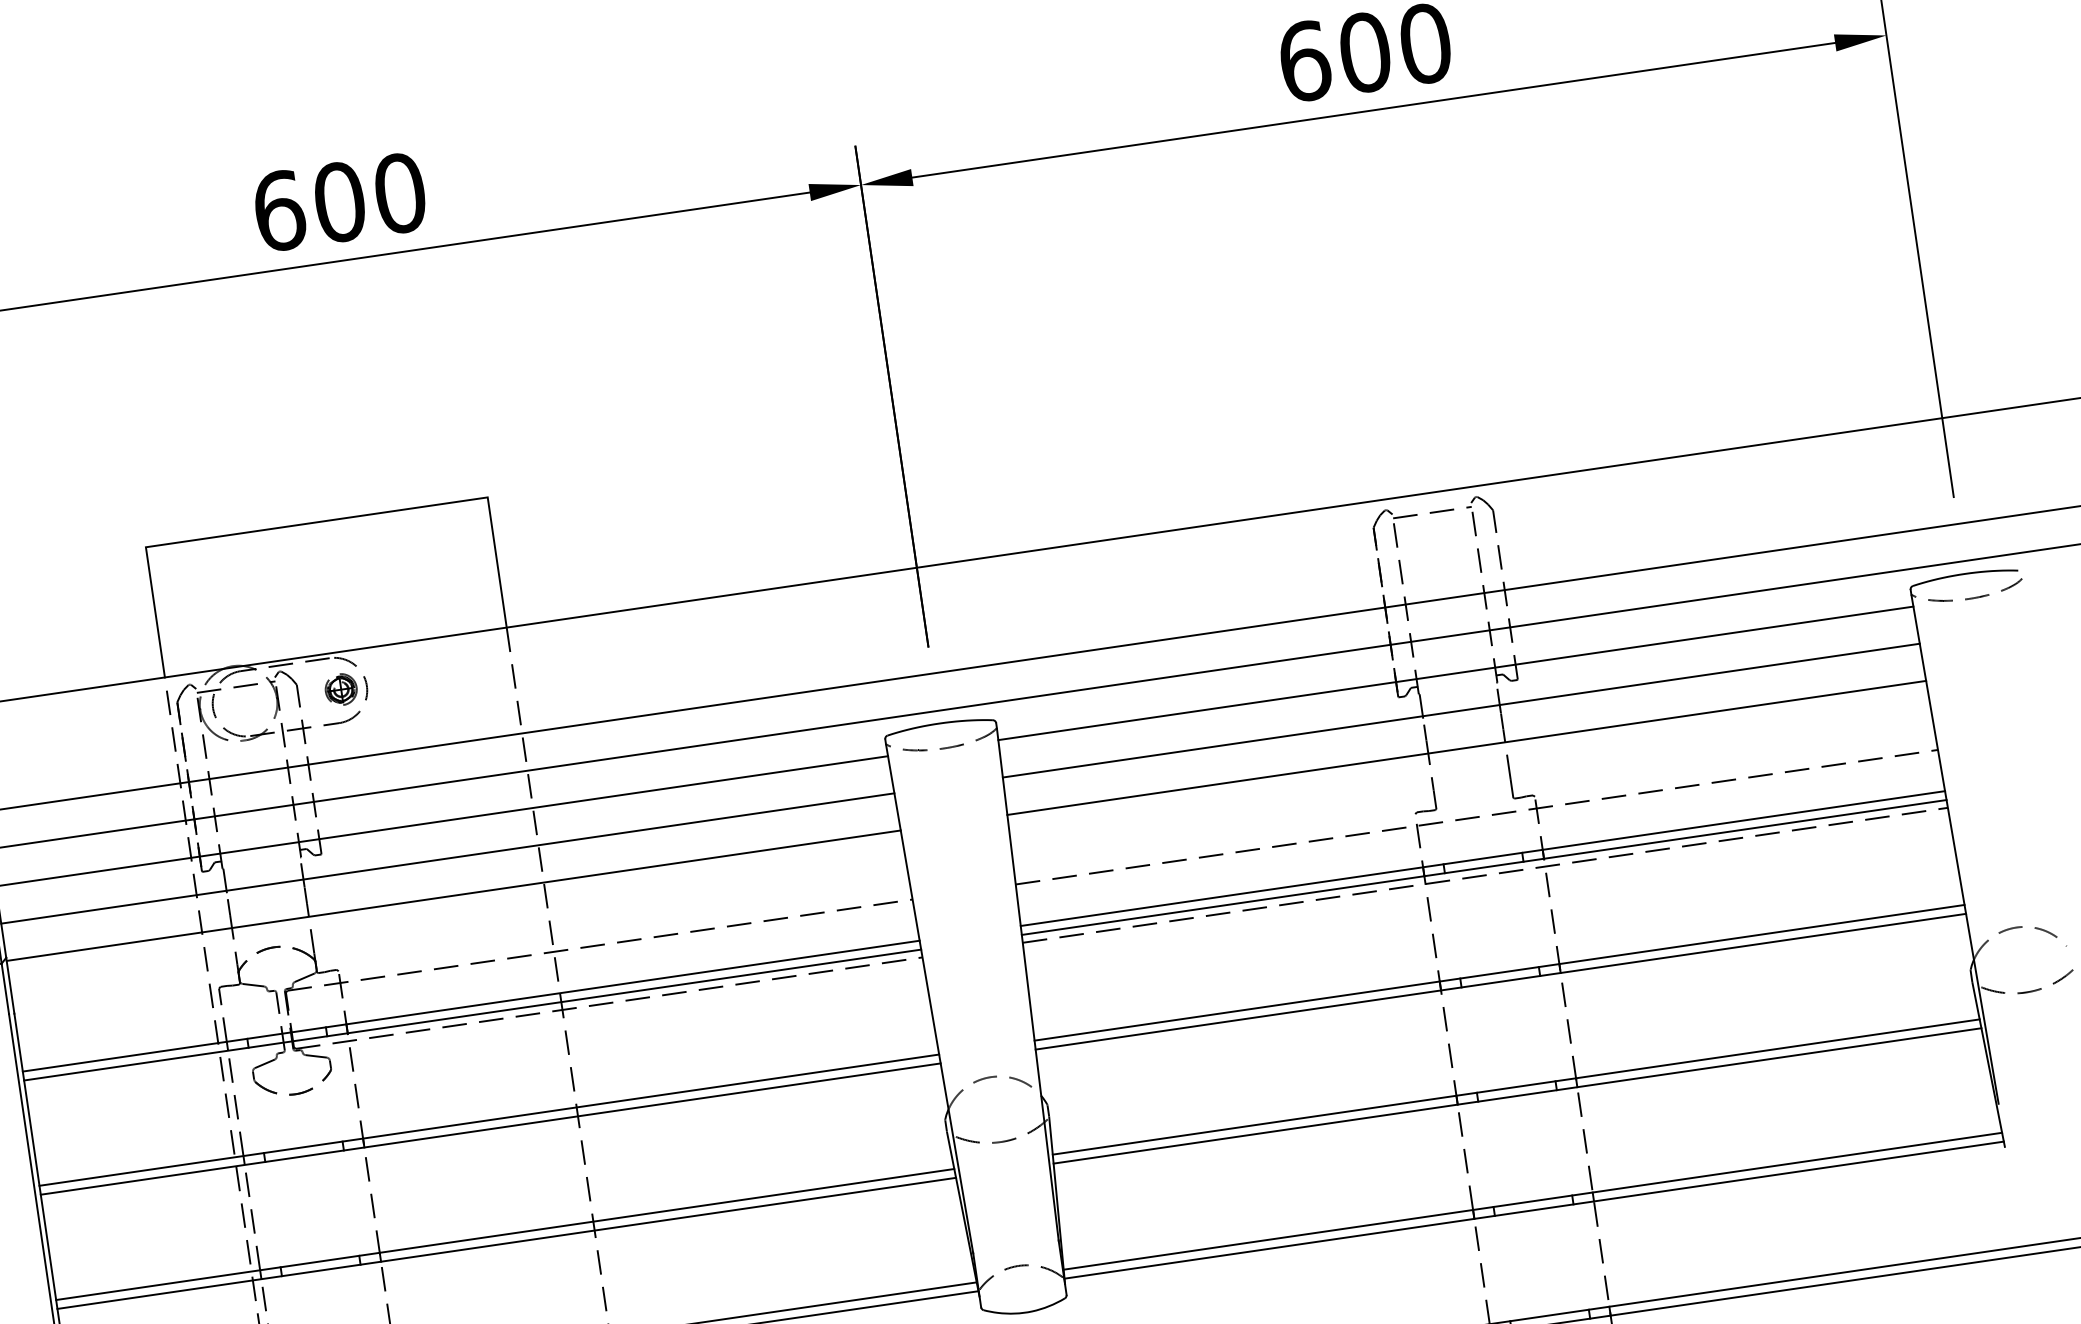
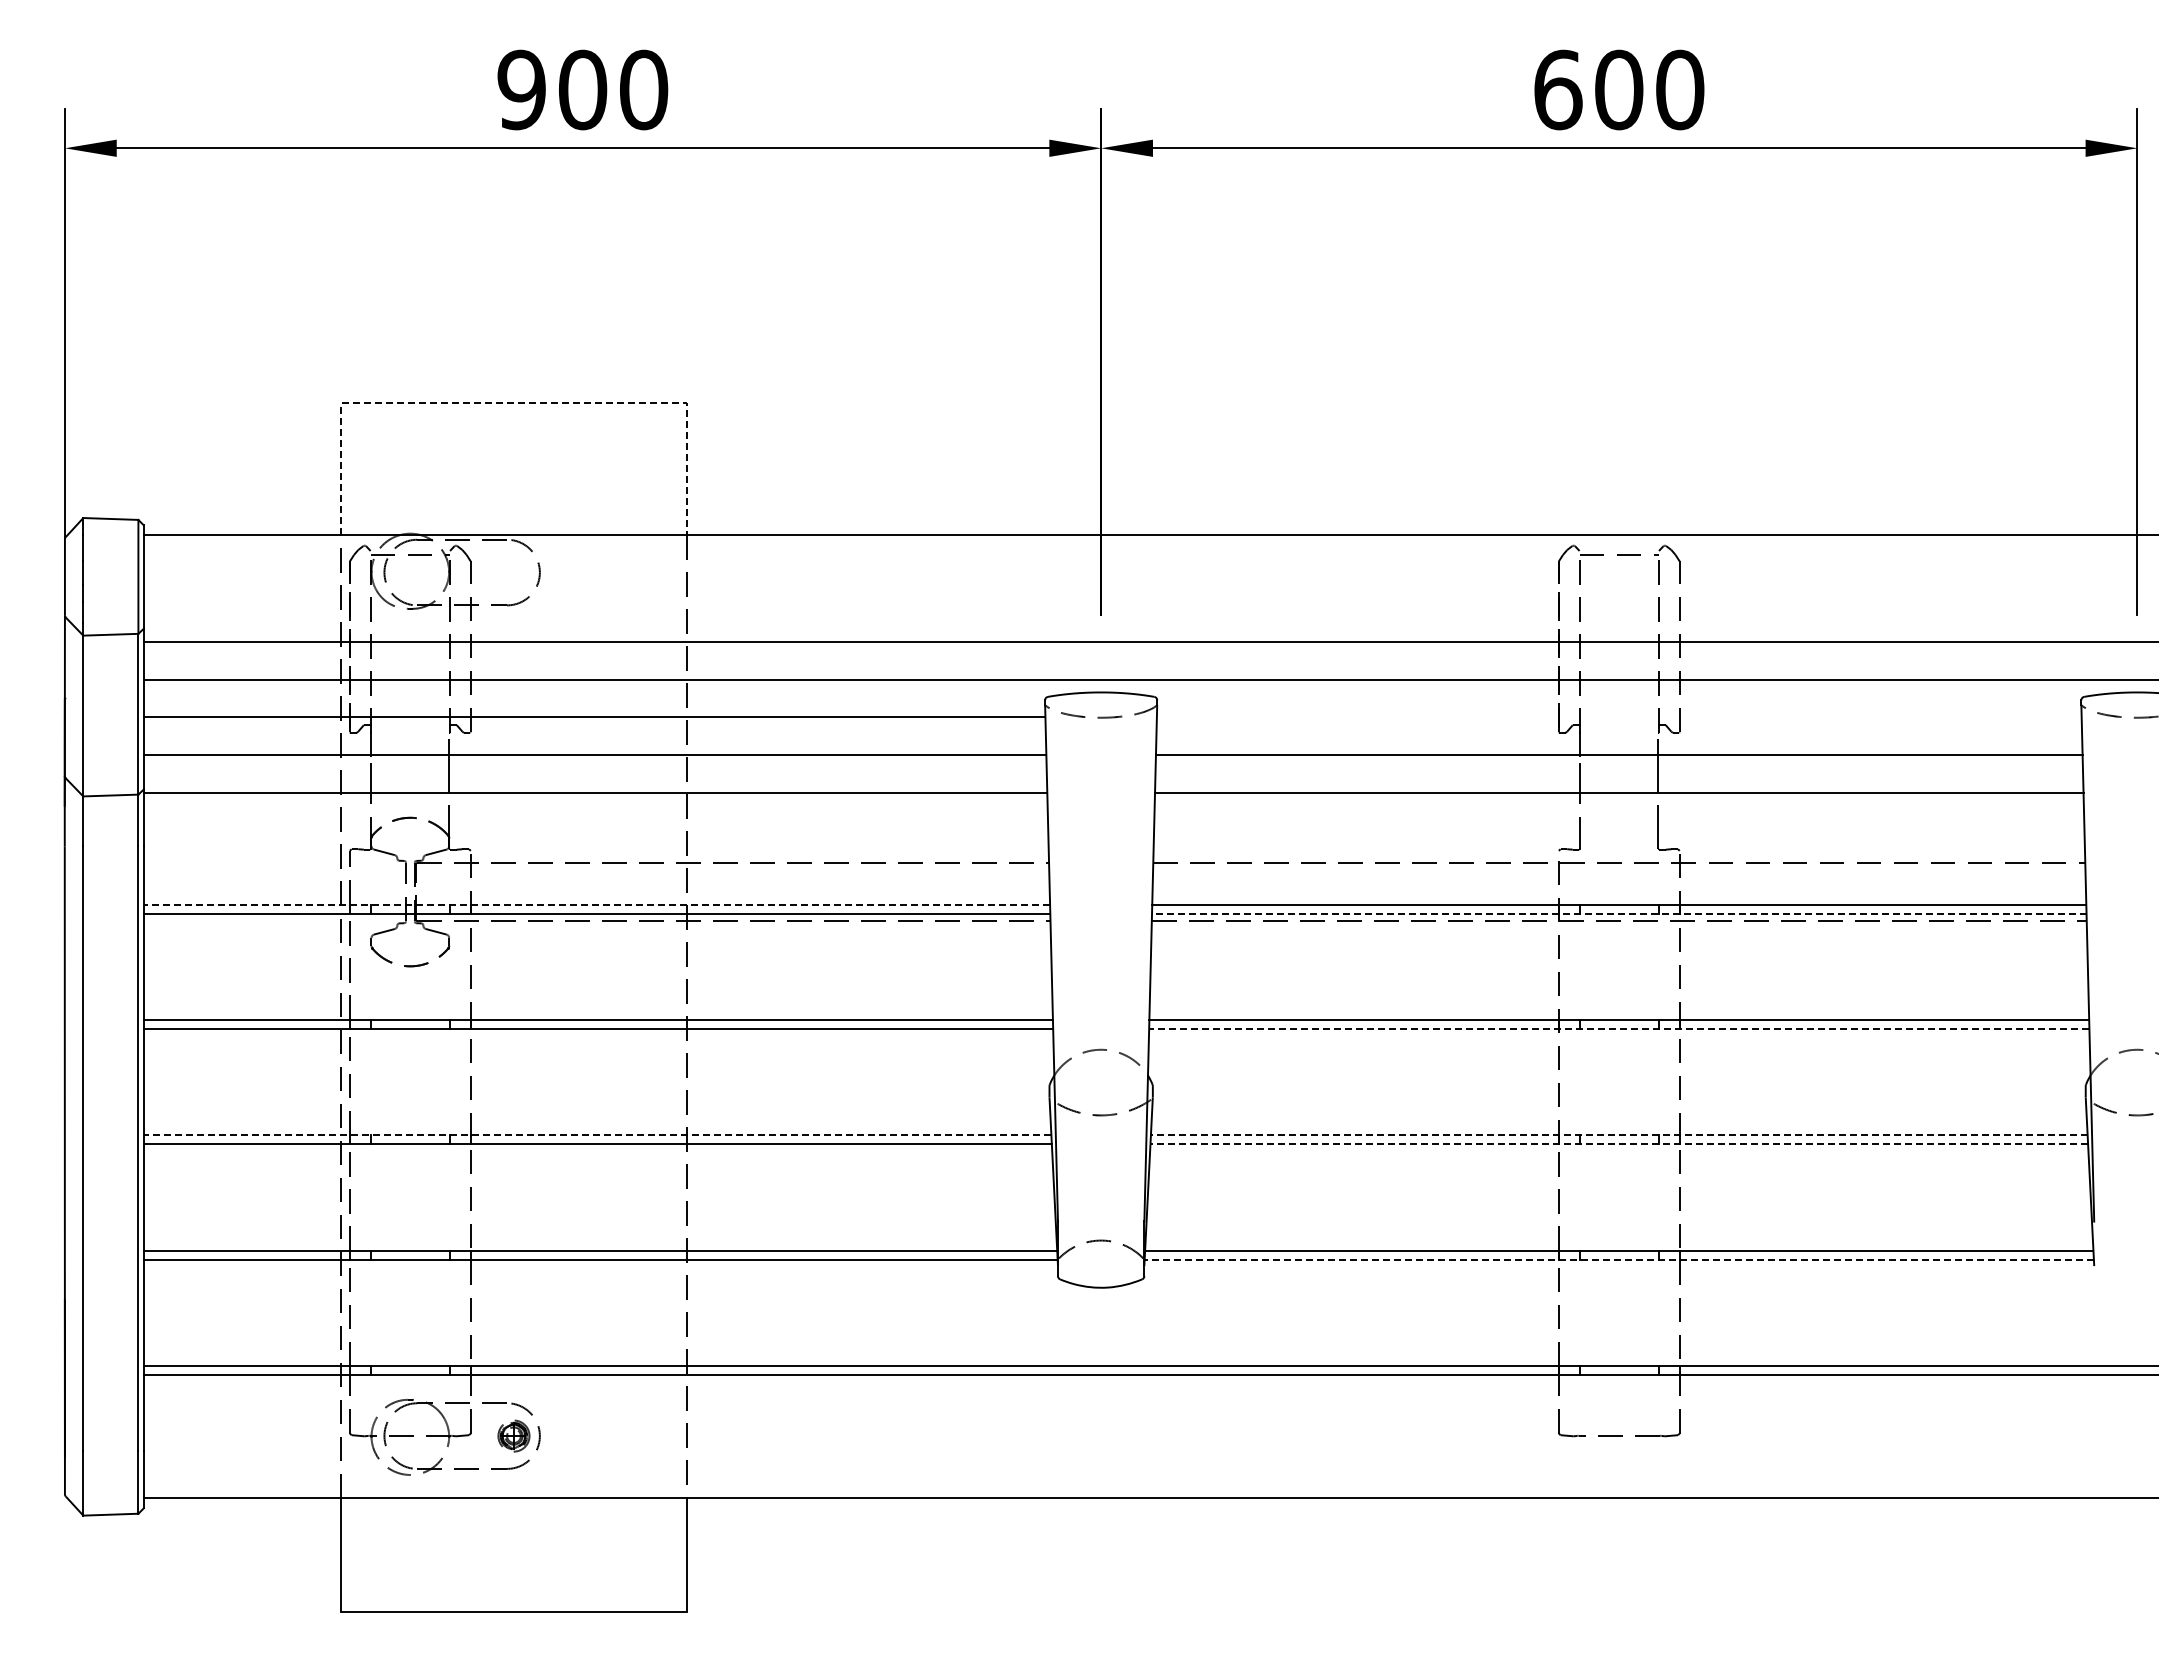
text: (278, 210) -> (521, 89), 600 -> 900
line: (316, 522) -> (513, 403), solid -> dashed
line: (1455, 673) -> (1618, 717), removed
part: (340, 689) -> (513, 572), removed
line: (1483, 867) -> (1618, 913), solid -> dashed
line: (1500, 981) -> (1618, 1028), solid -> dashed
line: (470, 1006) -> (596, 904), solid -> dashed
line: (1515, 1087) -> (1618, 1135), solid -> dashed
line: (1517, 1096) -> (1619, 1144), solid -> dashed
line: (1534, 1209) -> (1619, 1259), solid -> dashed
line: (505, 1234) -> (597, 1135), solid -> dashed

